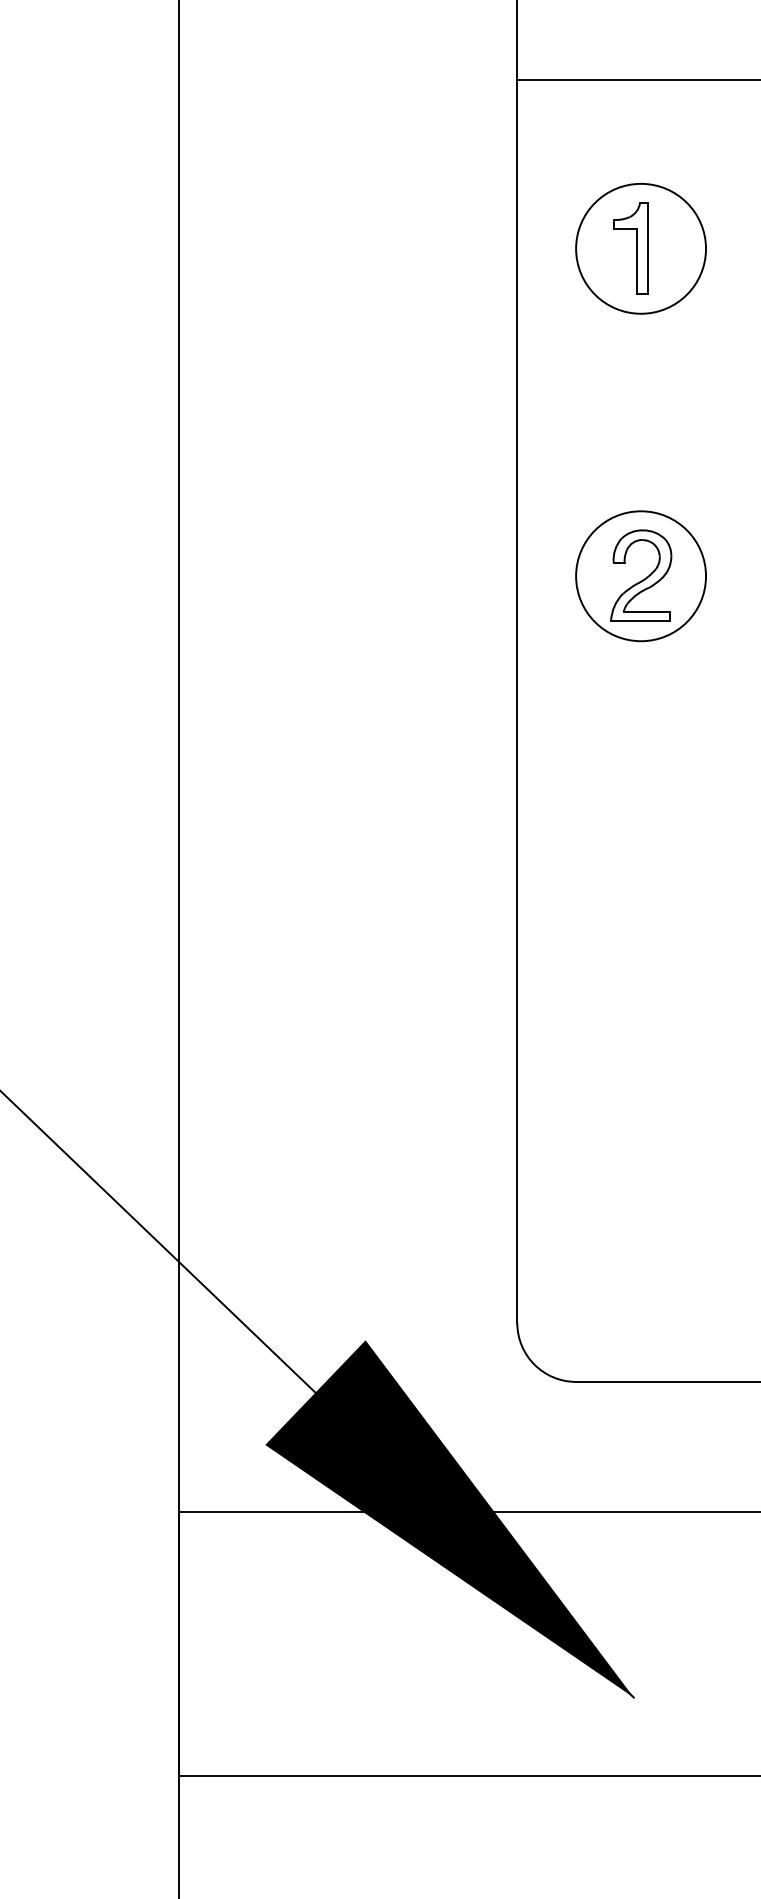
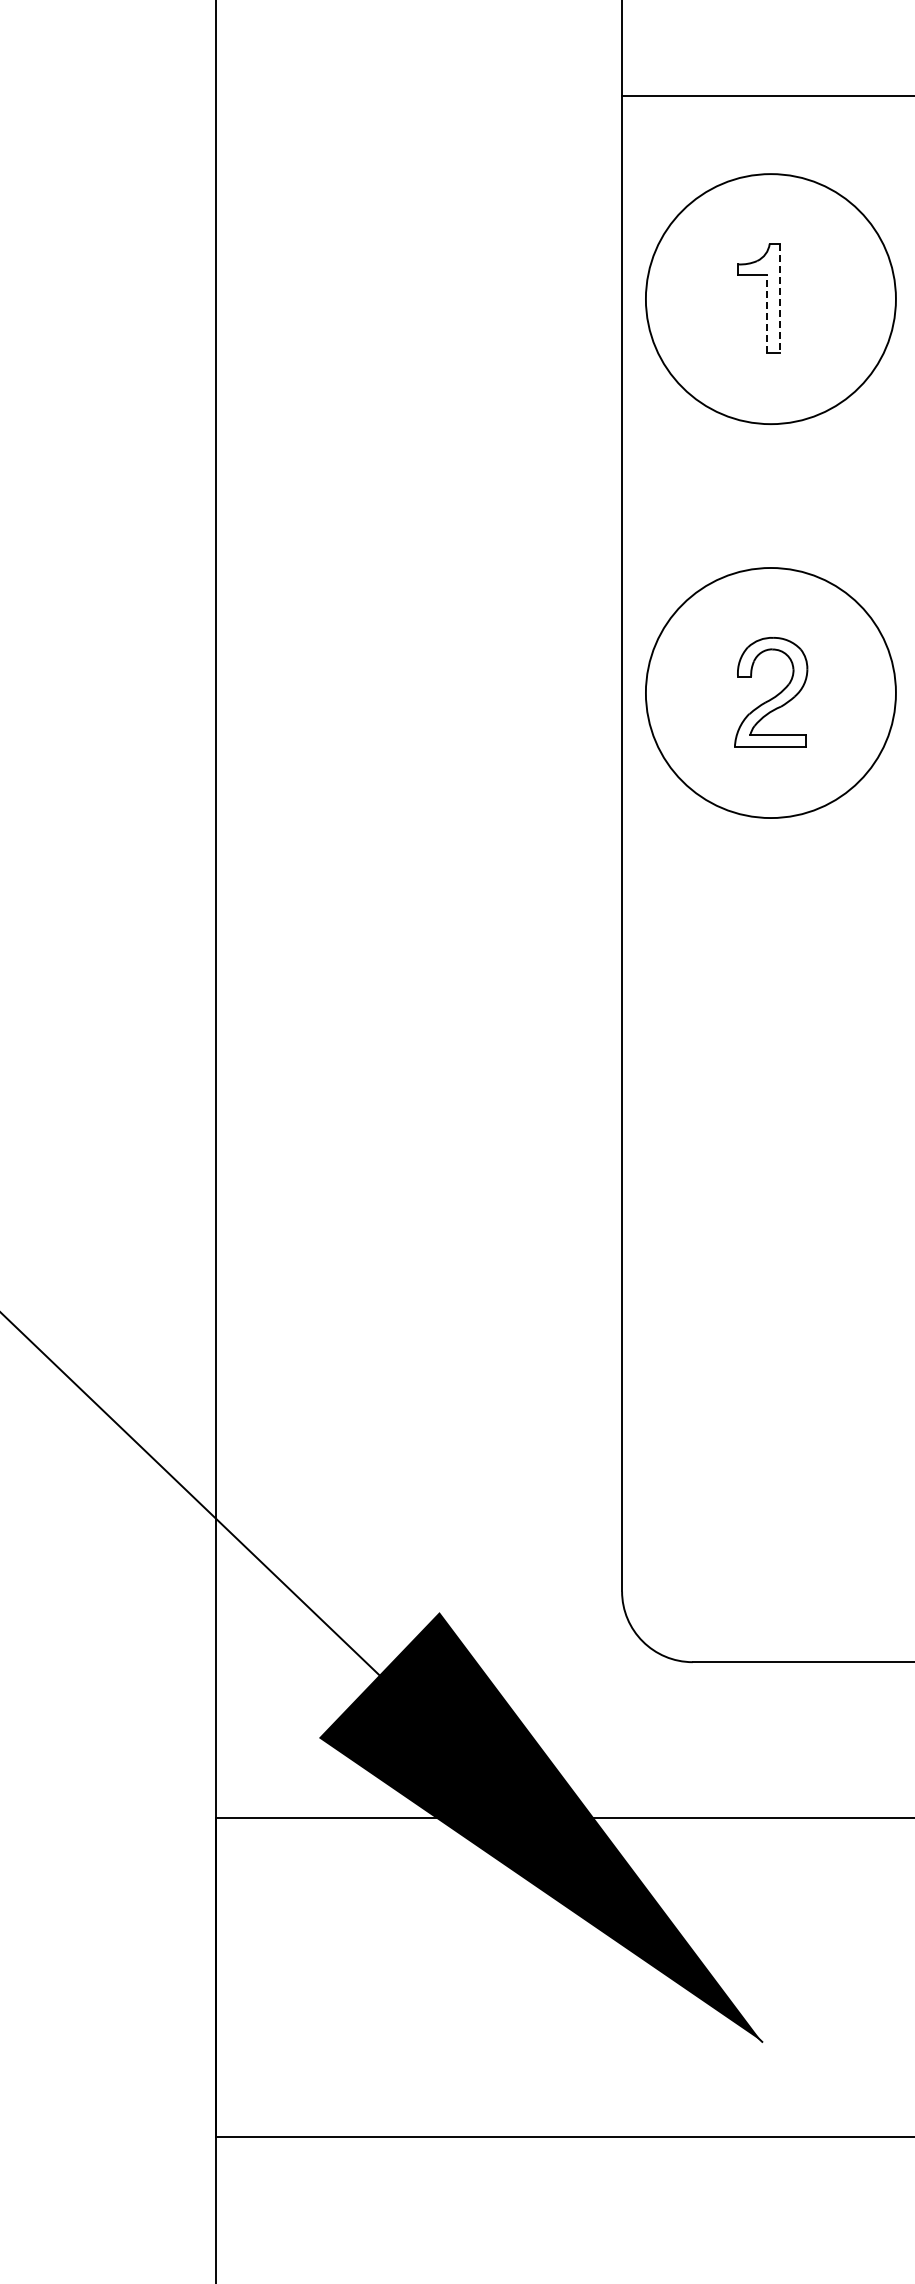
line: (648, 248) -> (779, 298), solid -> dashed
circle: (640, 249) -> (770, 299), size x1.6
line: (637, 260) -> (766, 313), solid -> dashed
circle: (640, 575) -> (770, 692), size x1.6

